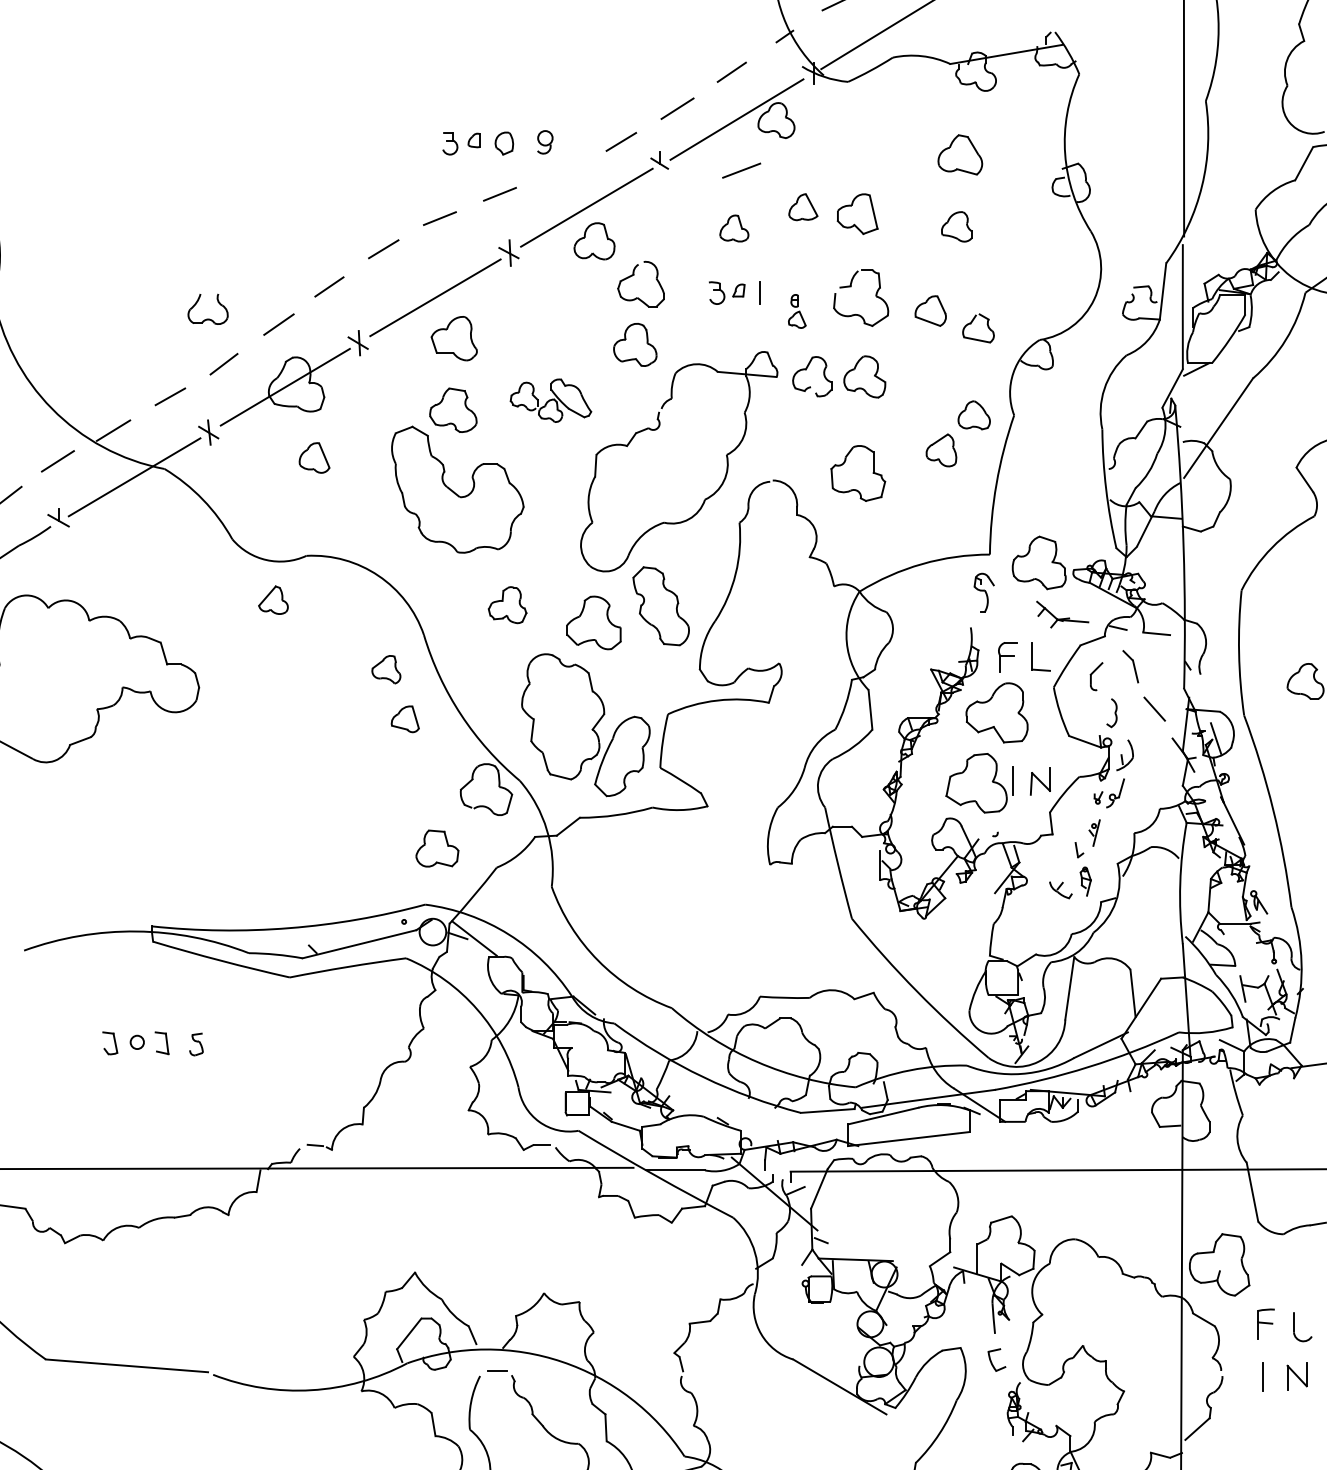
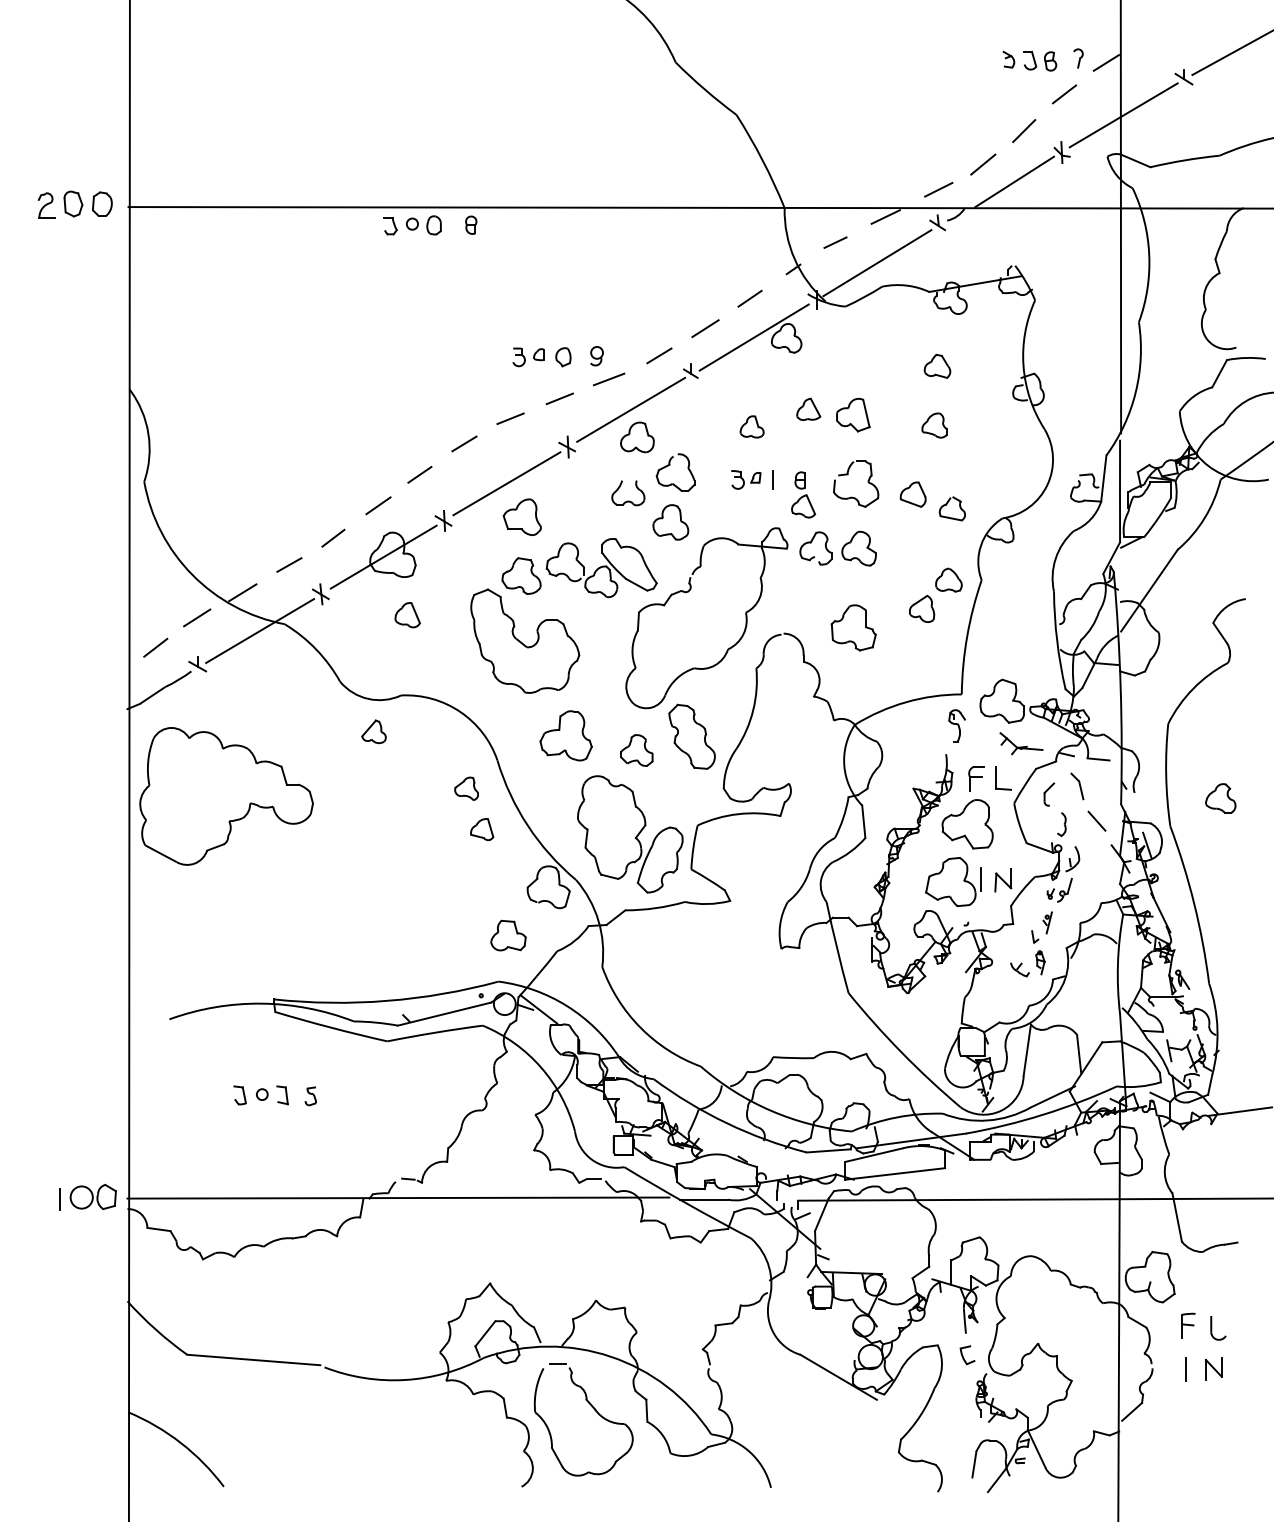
part: (960, 153) -> (937, 365), size x0.71
line: (742, 170) -> (609, 379), moved
part: (796, 310) -> (803, 494), size x1.67
part: (208, 318) -> (628, 500), moved
part: (550, 401) -> (601, 568), size x1.67
part: (506, 604) -> (565, 735), size x1.67
part: (593, 622) -> (636, 750), size x0.71

